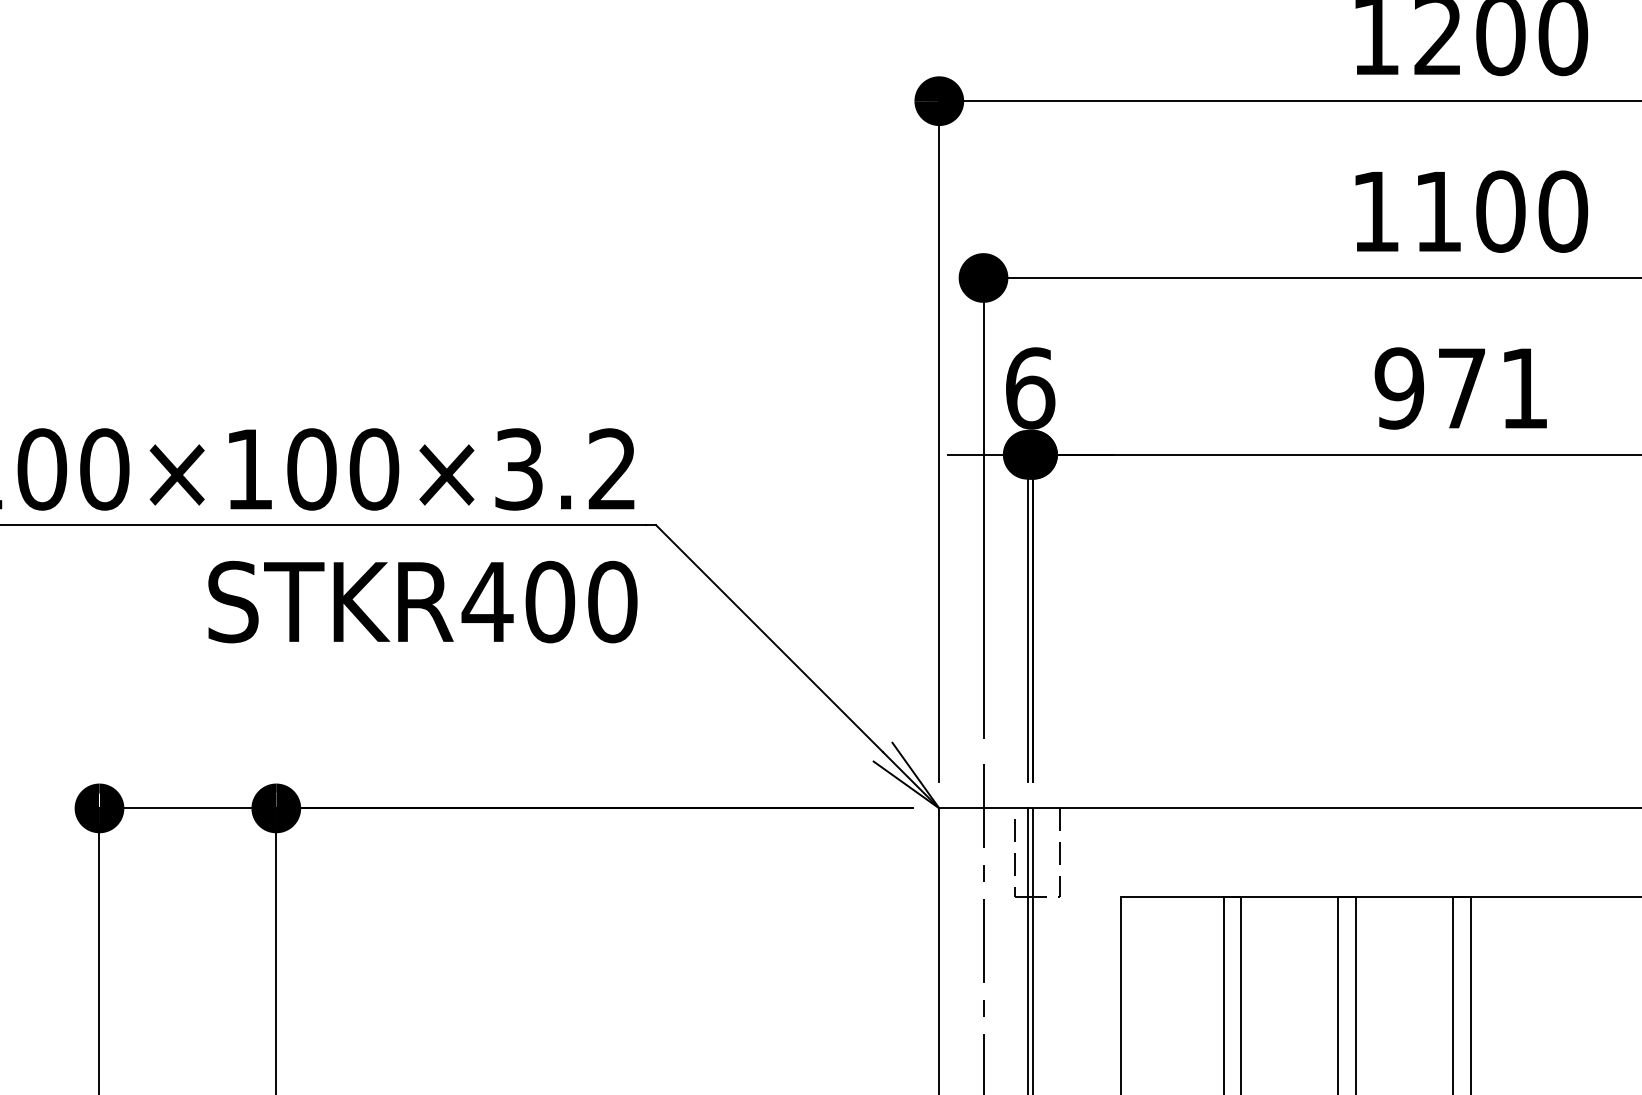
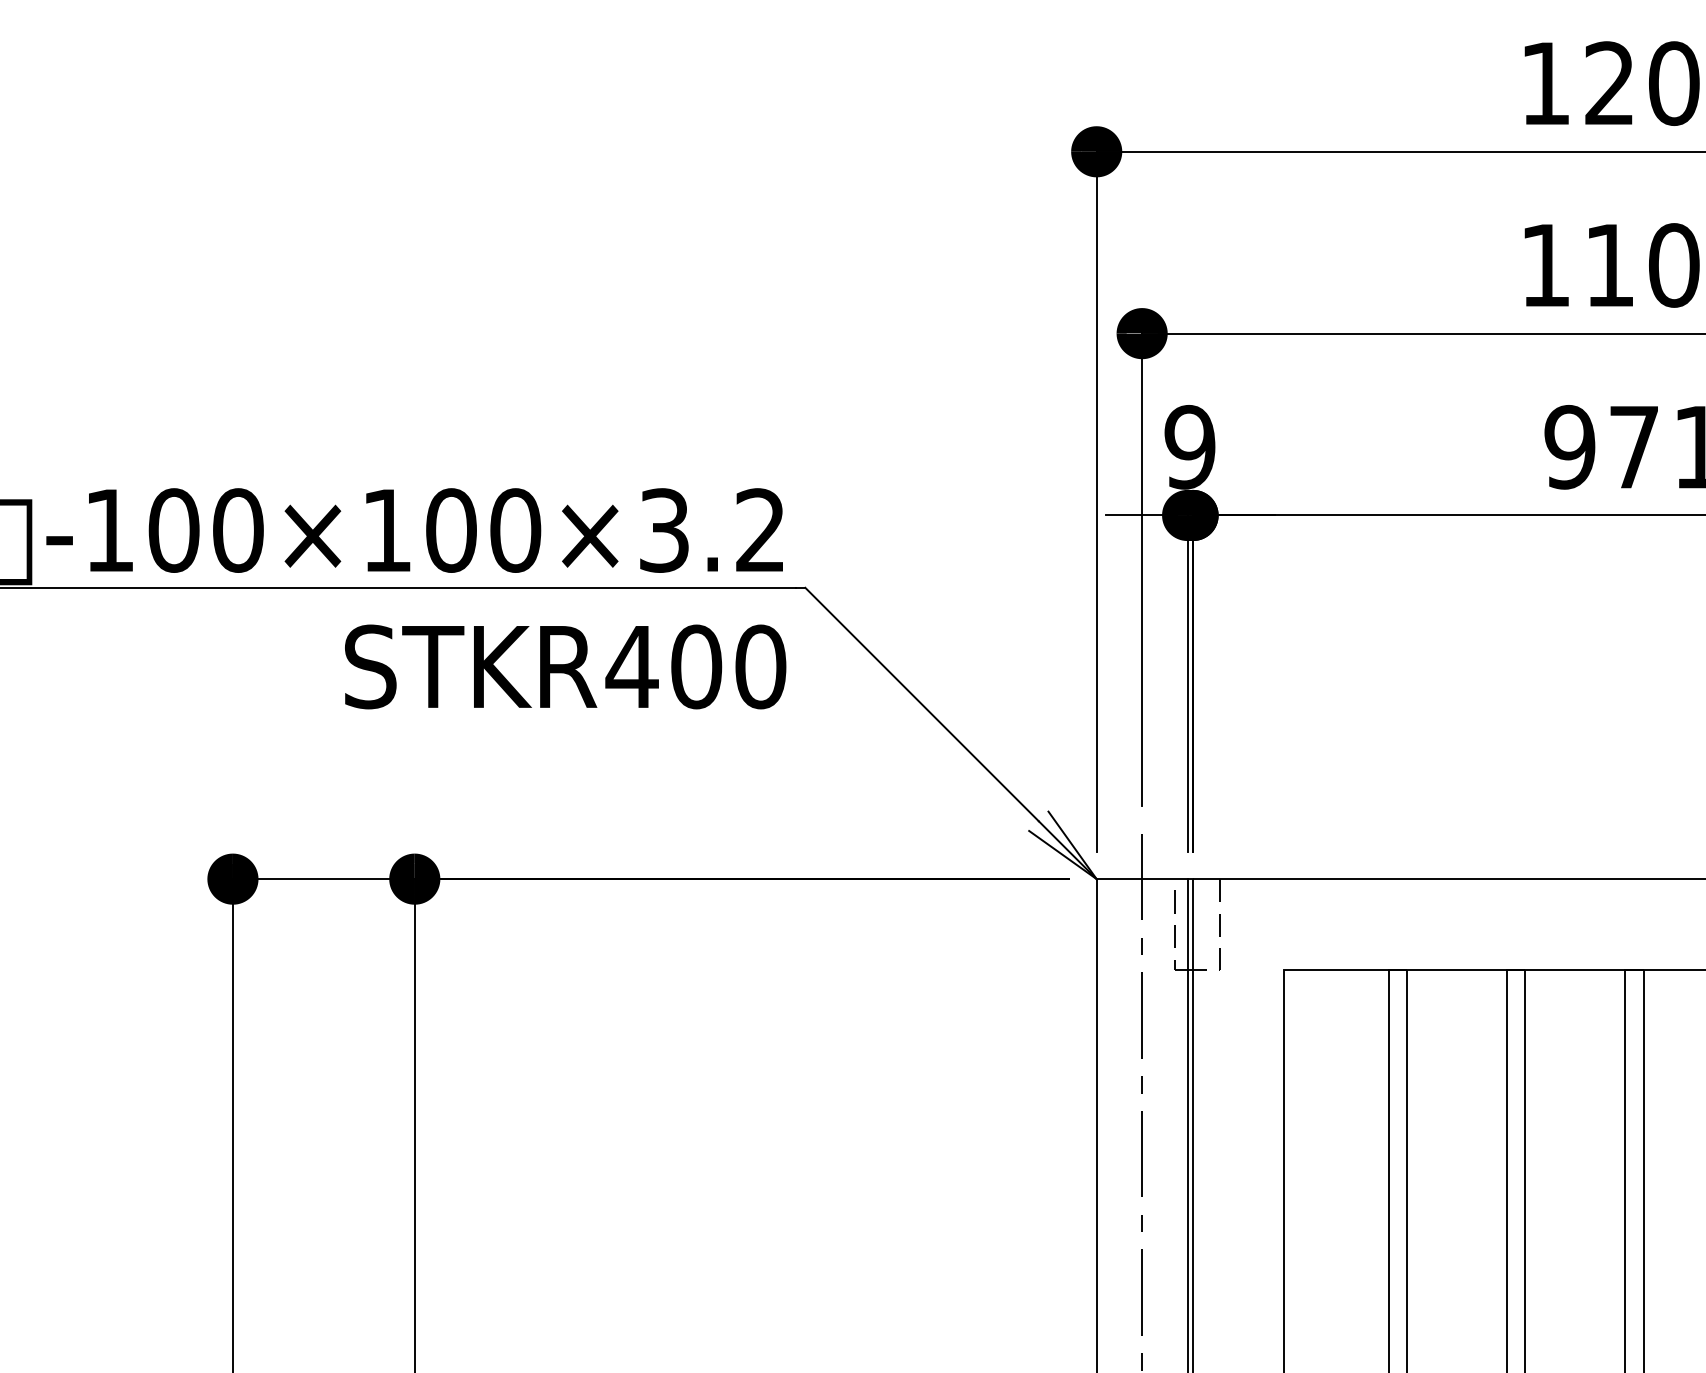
text: (1030, 388) -> (1190, 447), 6 -> 9

